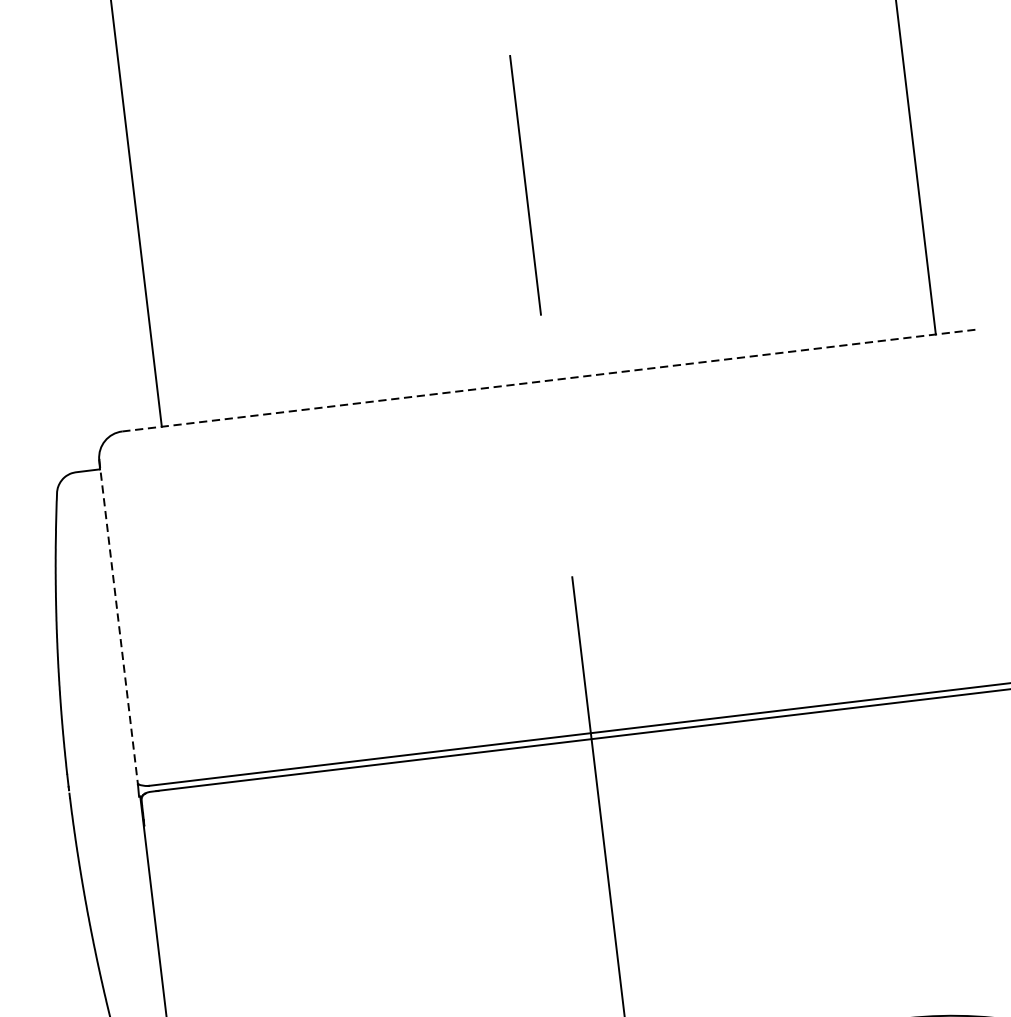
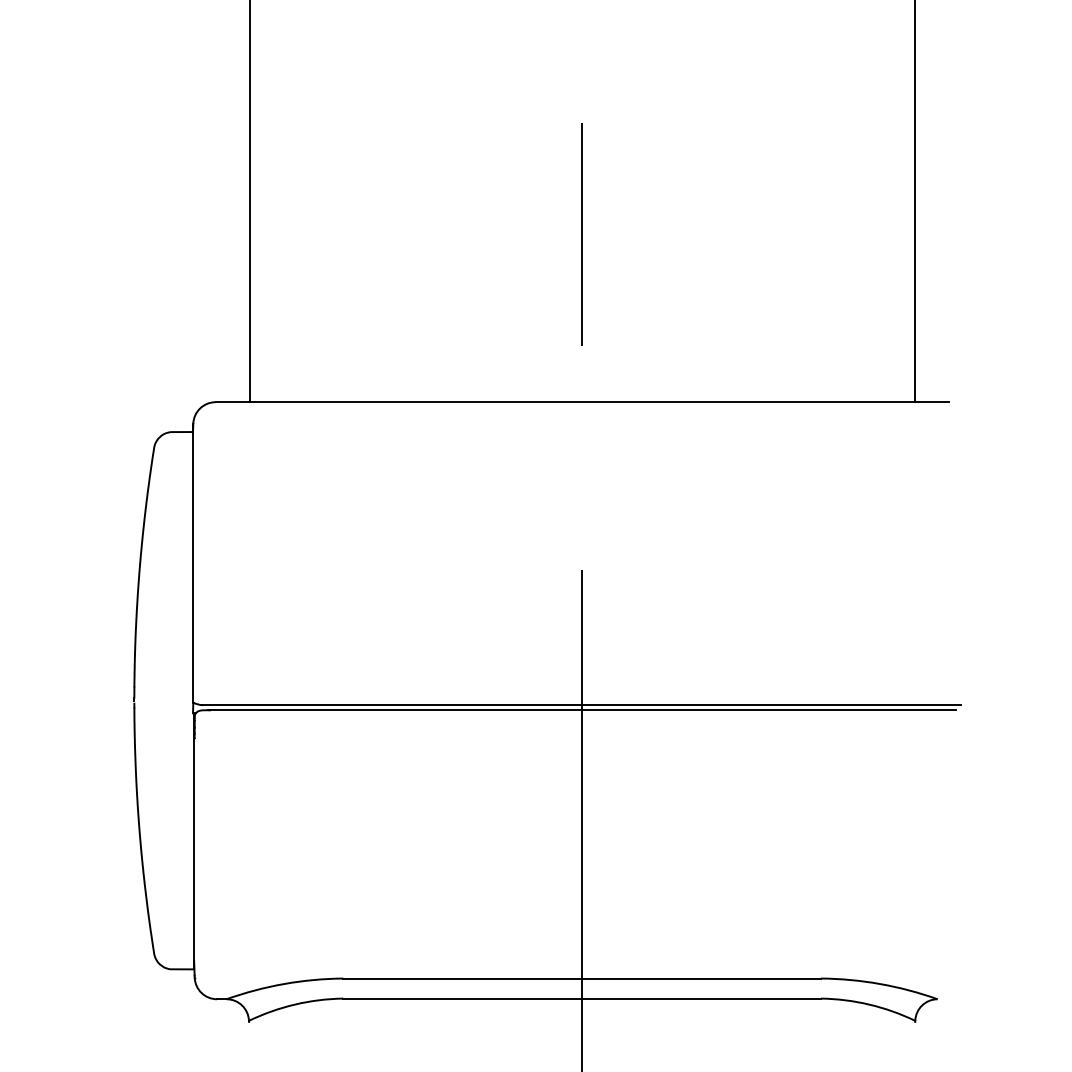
line: (549, 380) -> (582, 402), dashed -> solid
line: (118, 622) -> (193, 563), dashed -> solid

